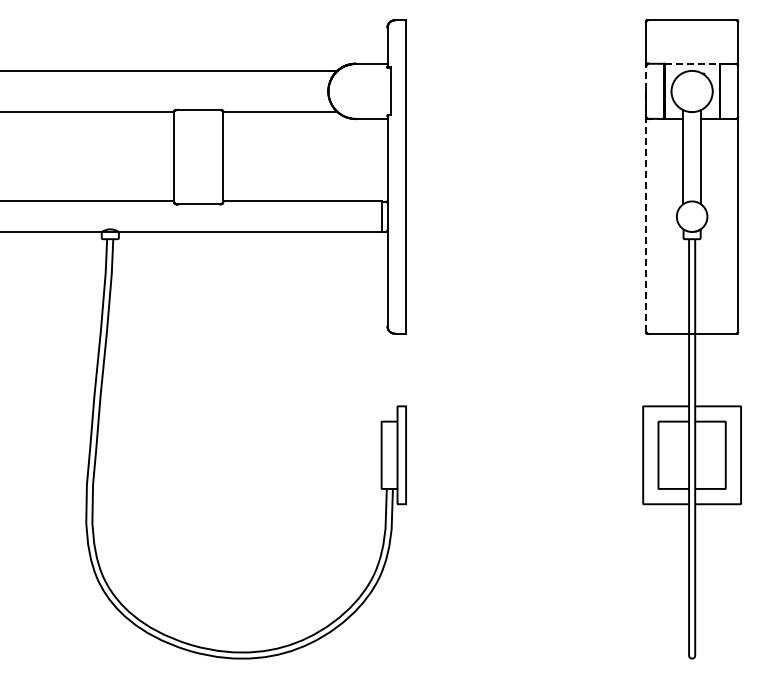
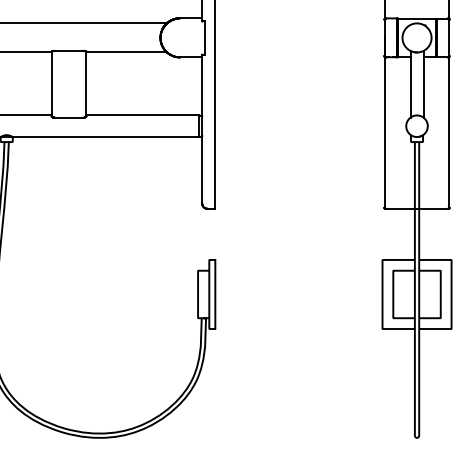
line: (692, 63) -> (417, 18), dashed -> solid
line: (646, 198) -> (384, 113), dashed -> solid

